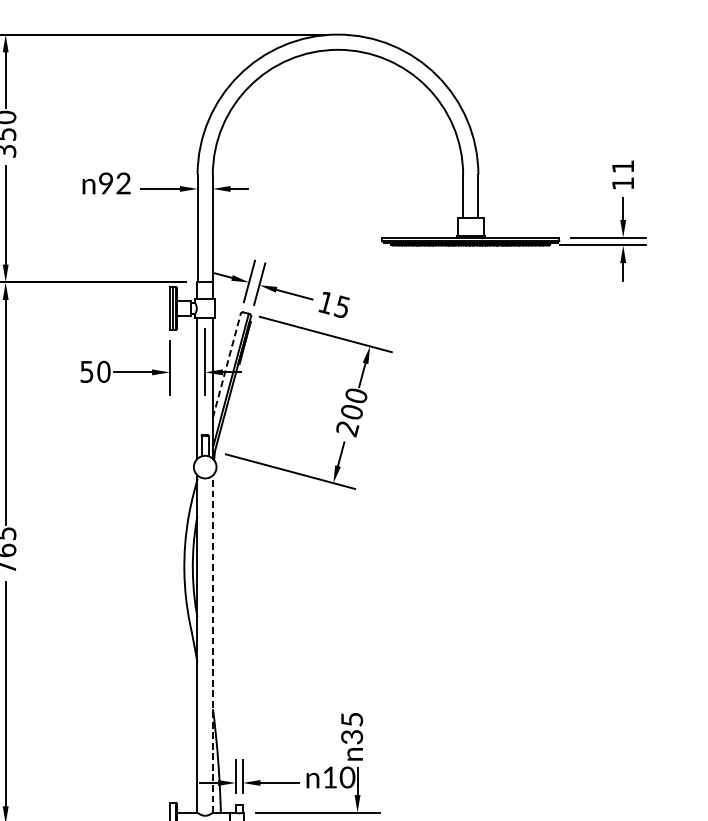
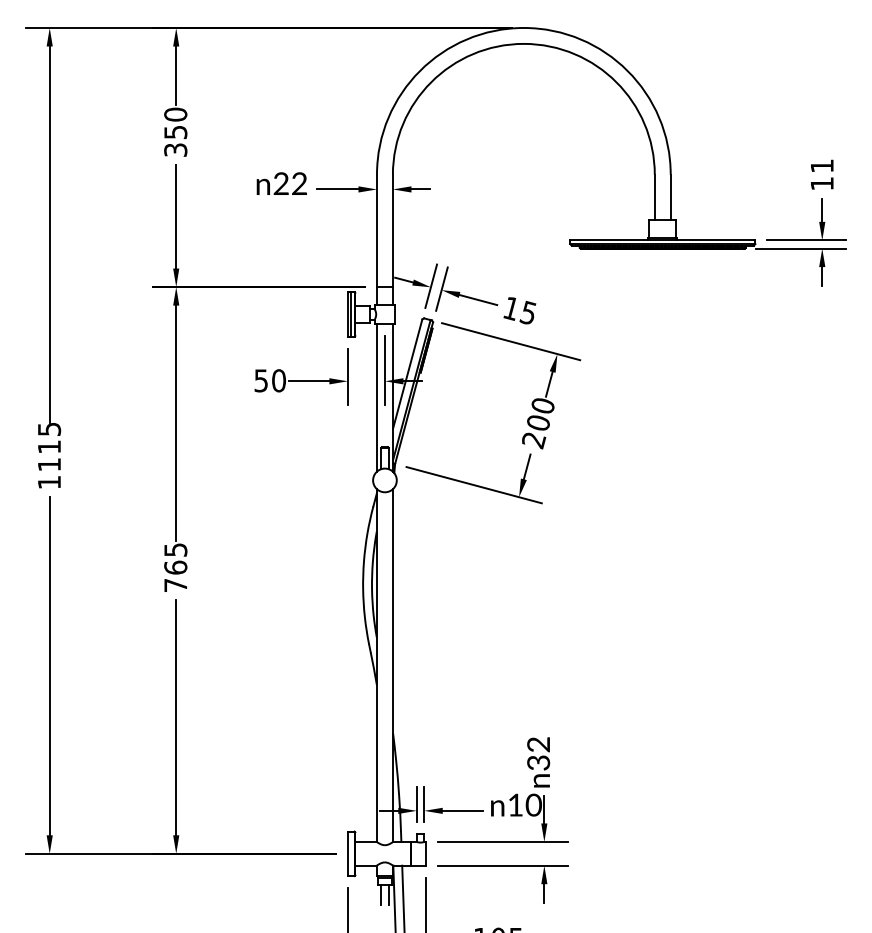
text: (105, 183) -> (280, 183), 92 -> 22
line: (226, 364) -> (407, 373), dashed -> solid
line: (213, 644) -> (393, 665), dashed -> solid
text: (351, 719) -> (538, 744), 35 -> 32

